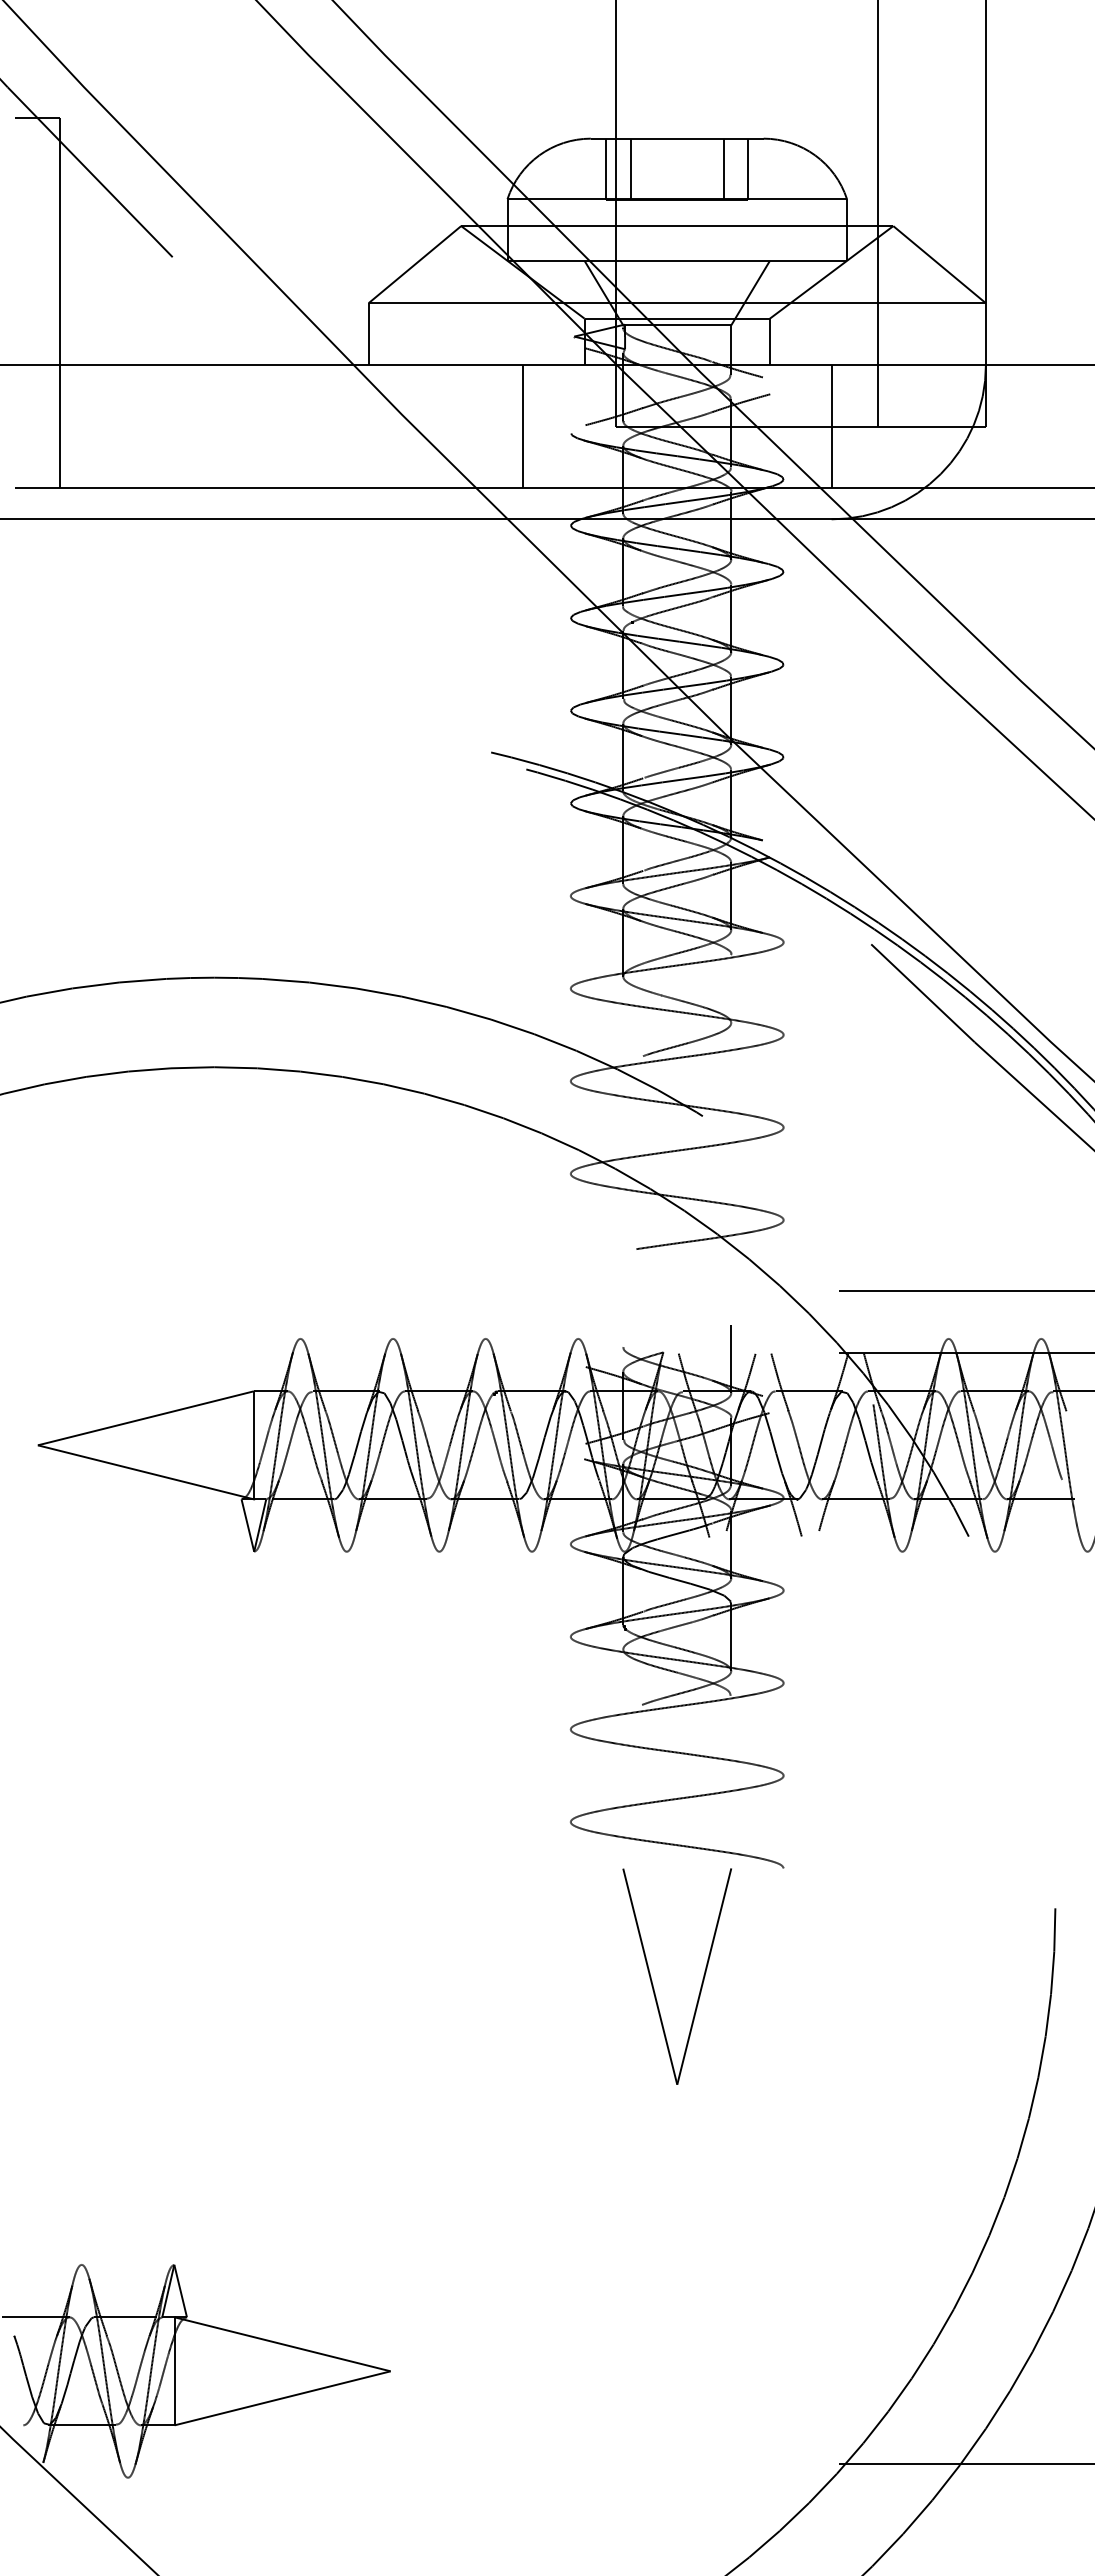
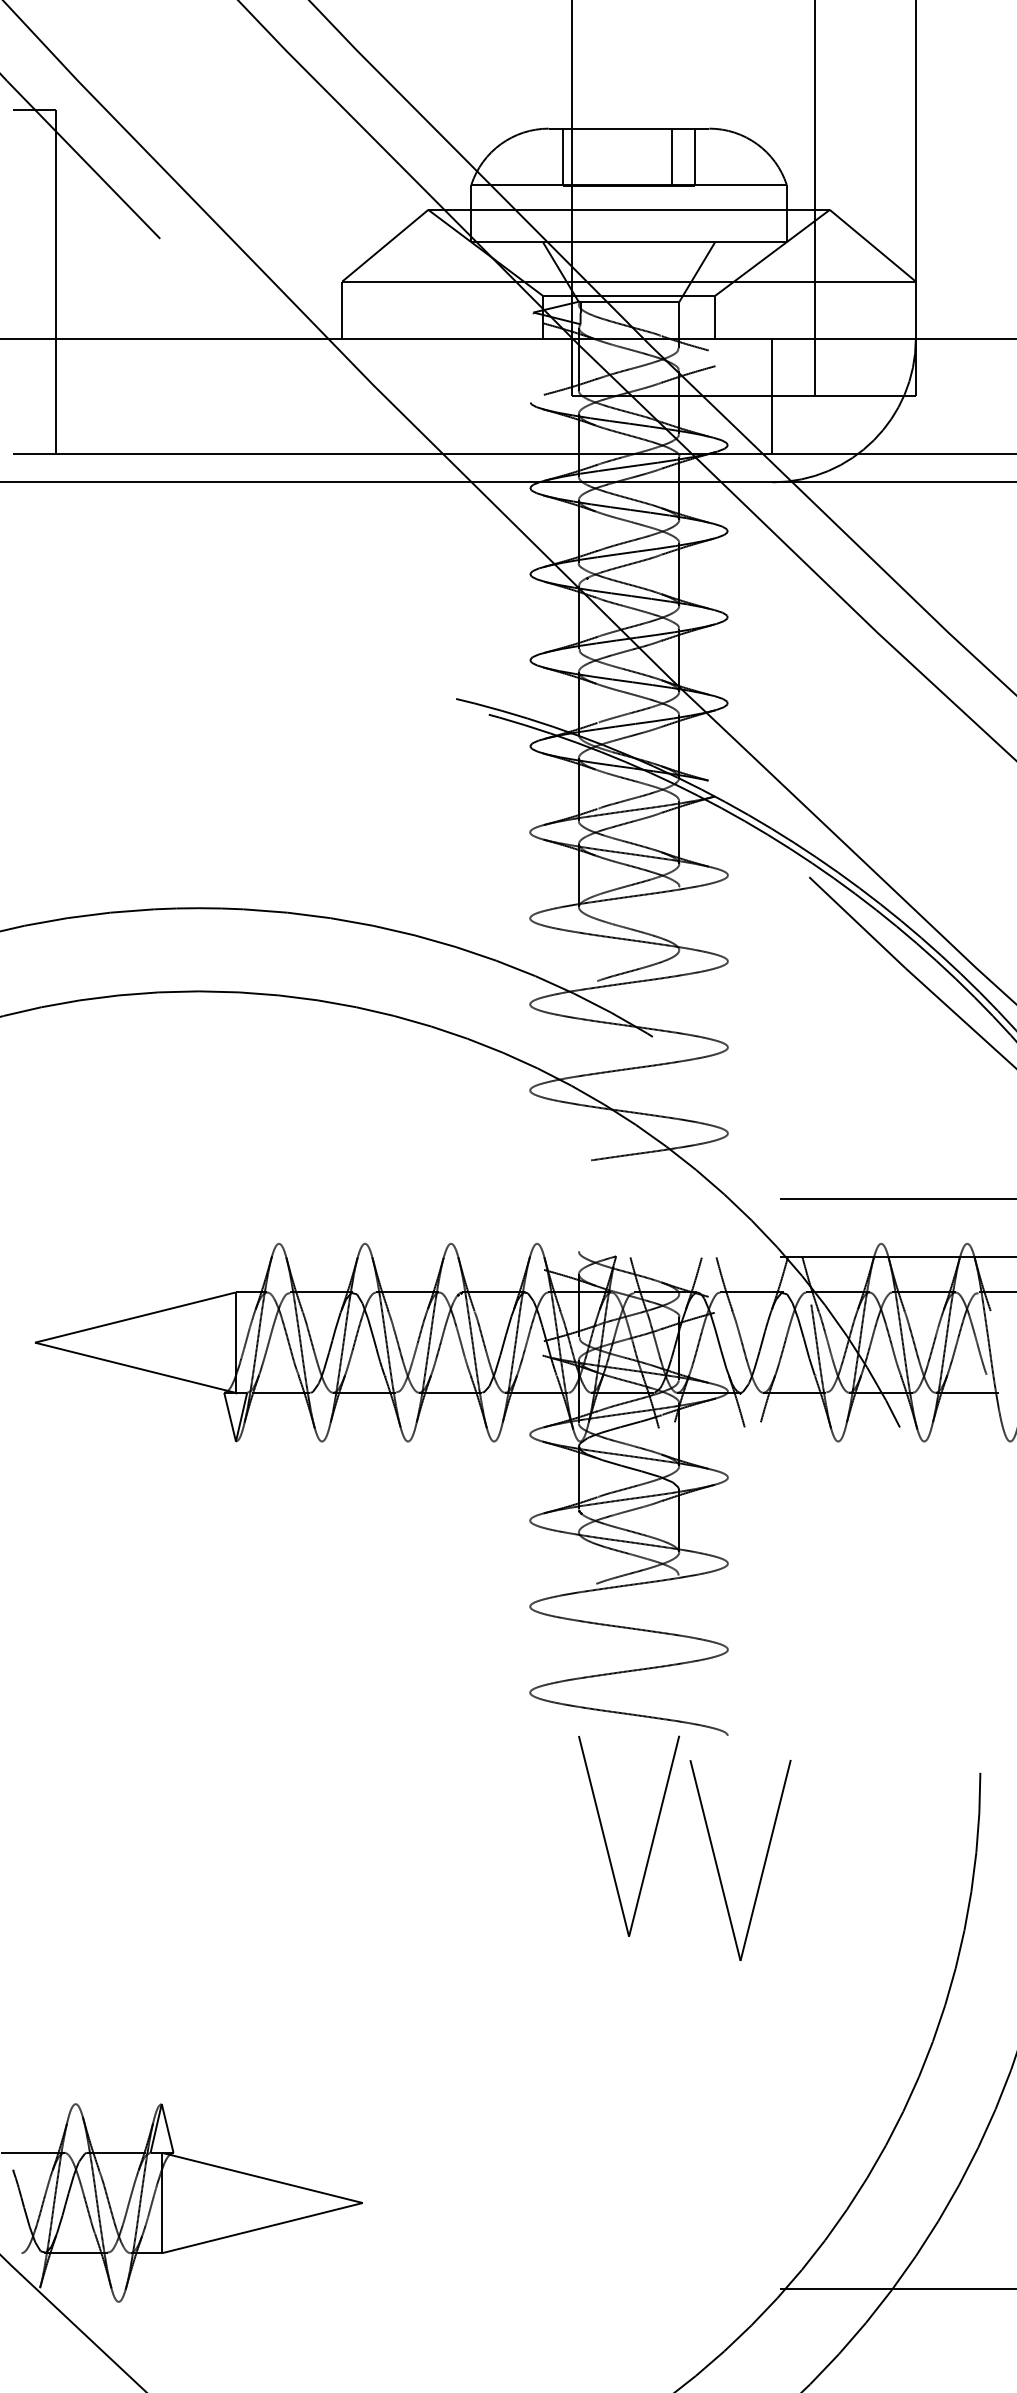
line: (630, 169) -> (585, 157), removed
line: (522, 426) -> (485, 396), removed
line: (731, 1359) -> (679, 1262), removed
part: (772, 2006) -> (717, 1864), added

